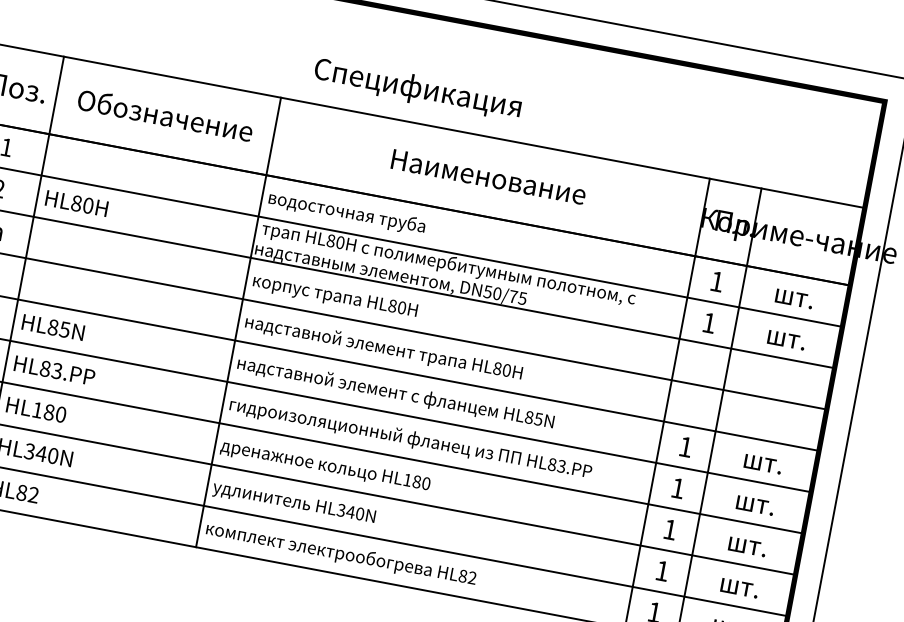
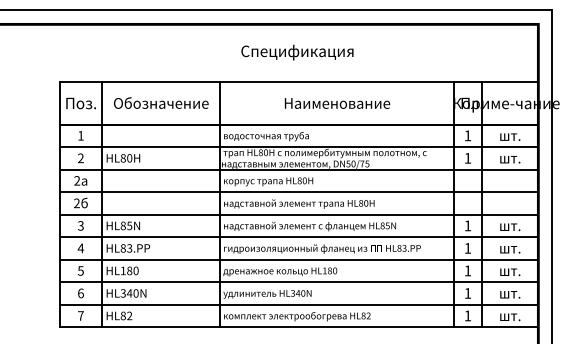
text: (417, 89) -> (297, 52), moved

